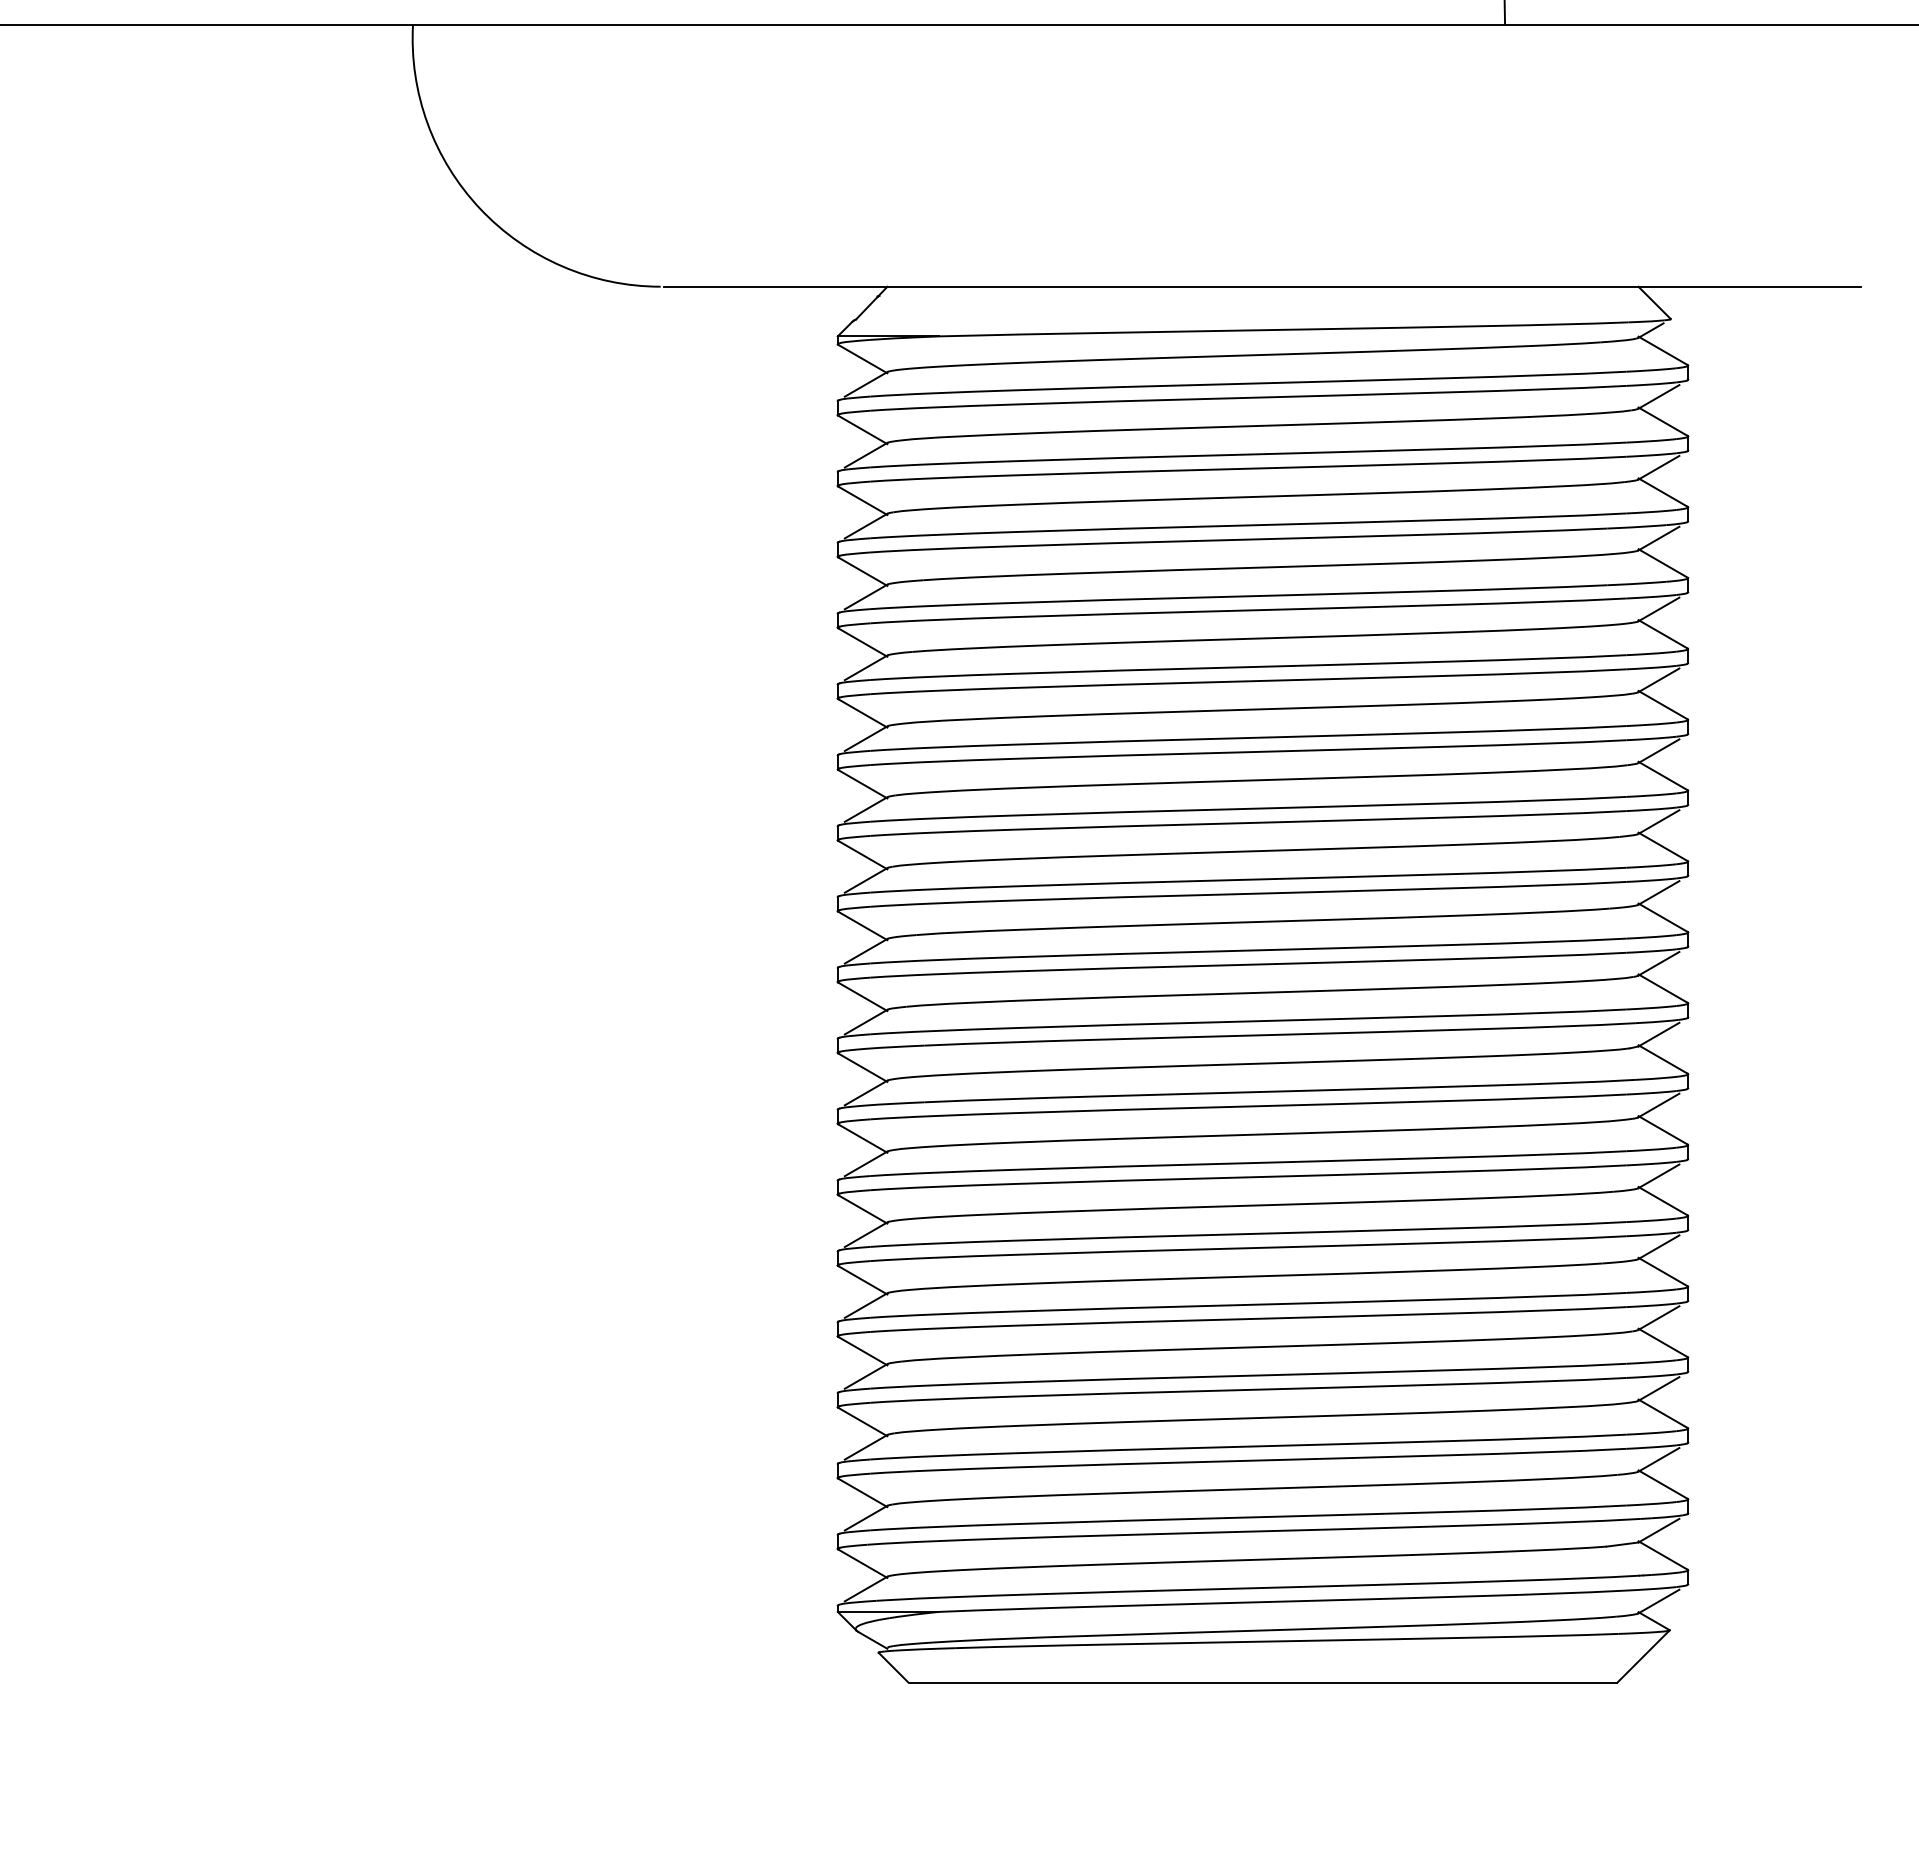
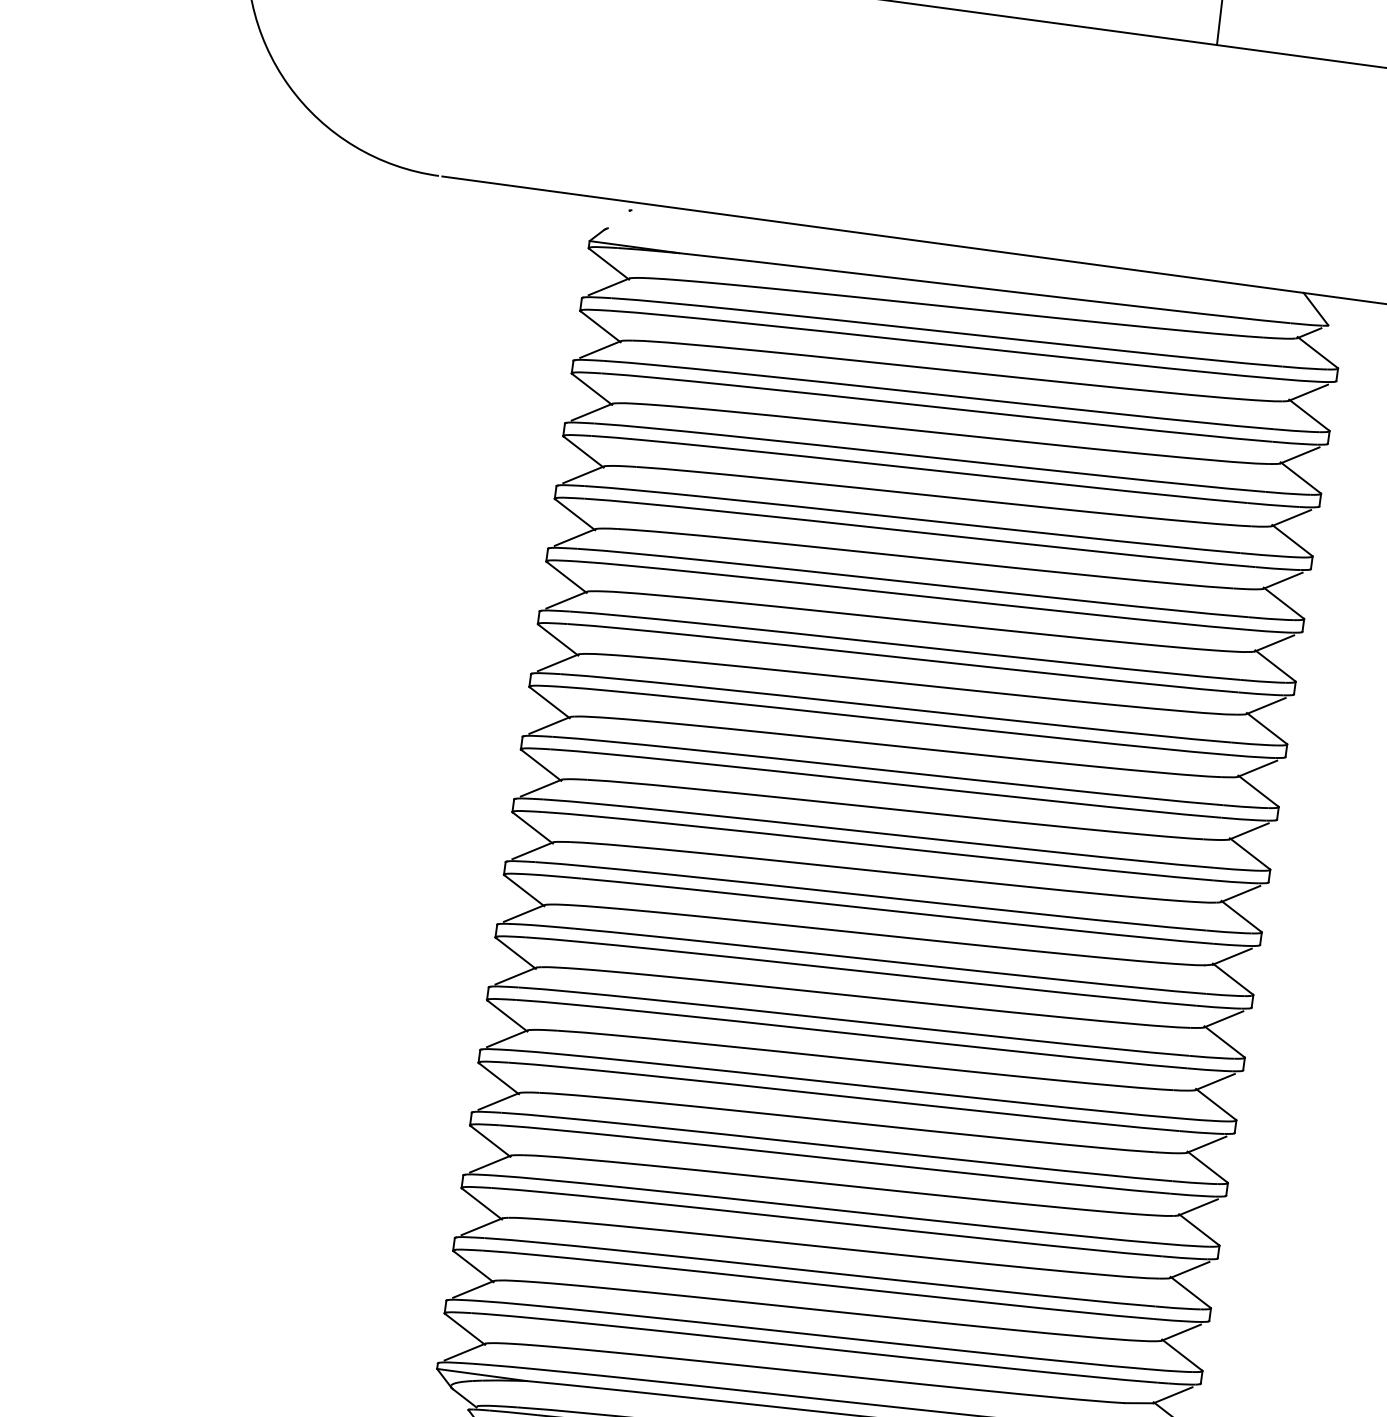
line: (871, 302) -> (623, 215), removed

